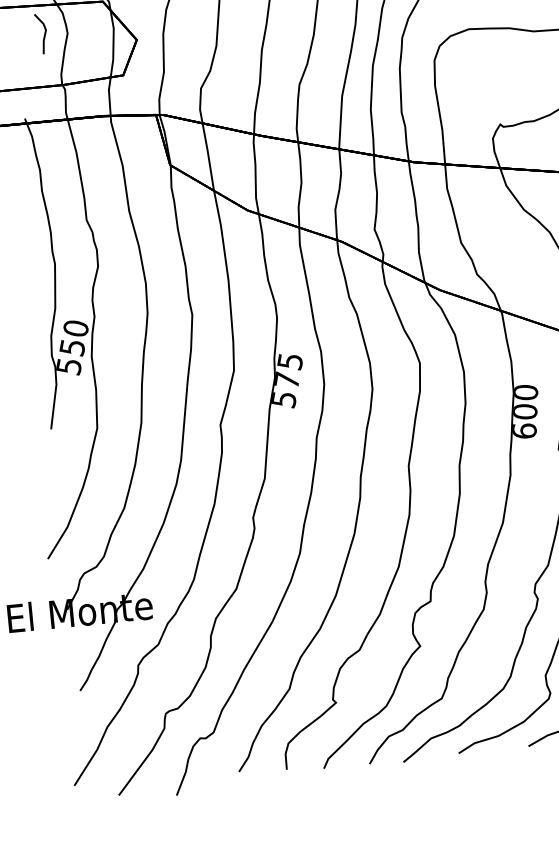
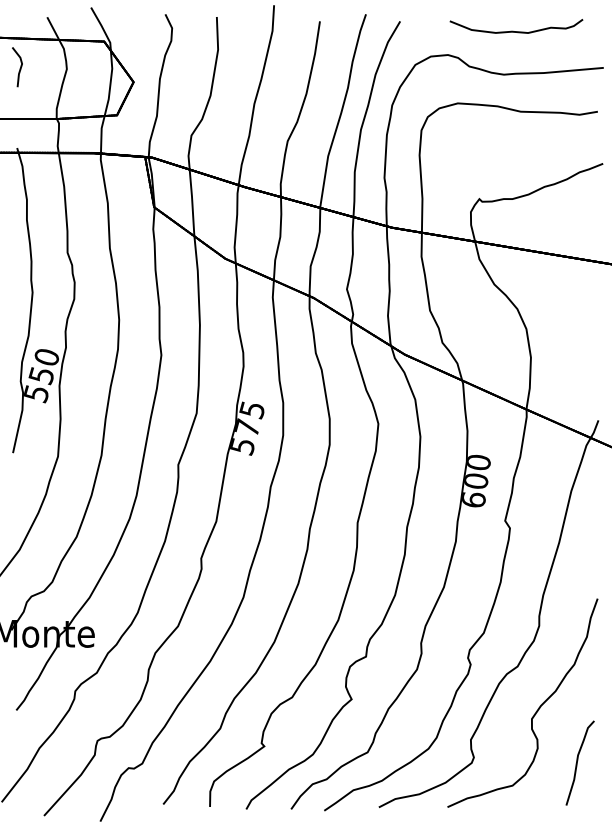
line: (43, 35) -> (19, 68), moved

